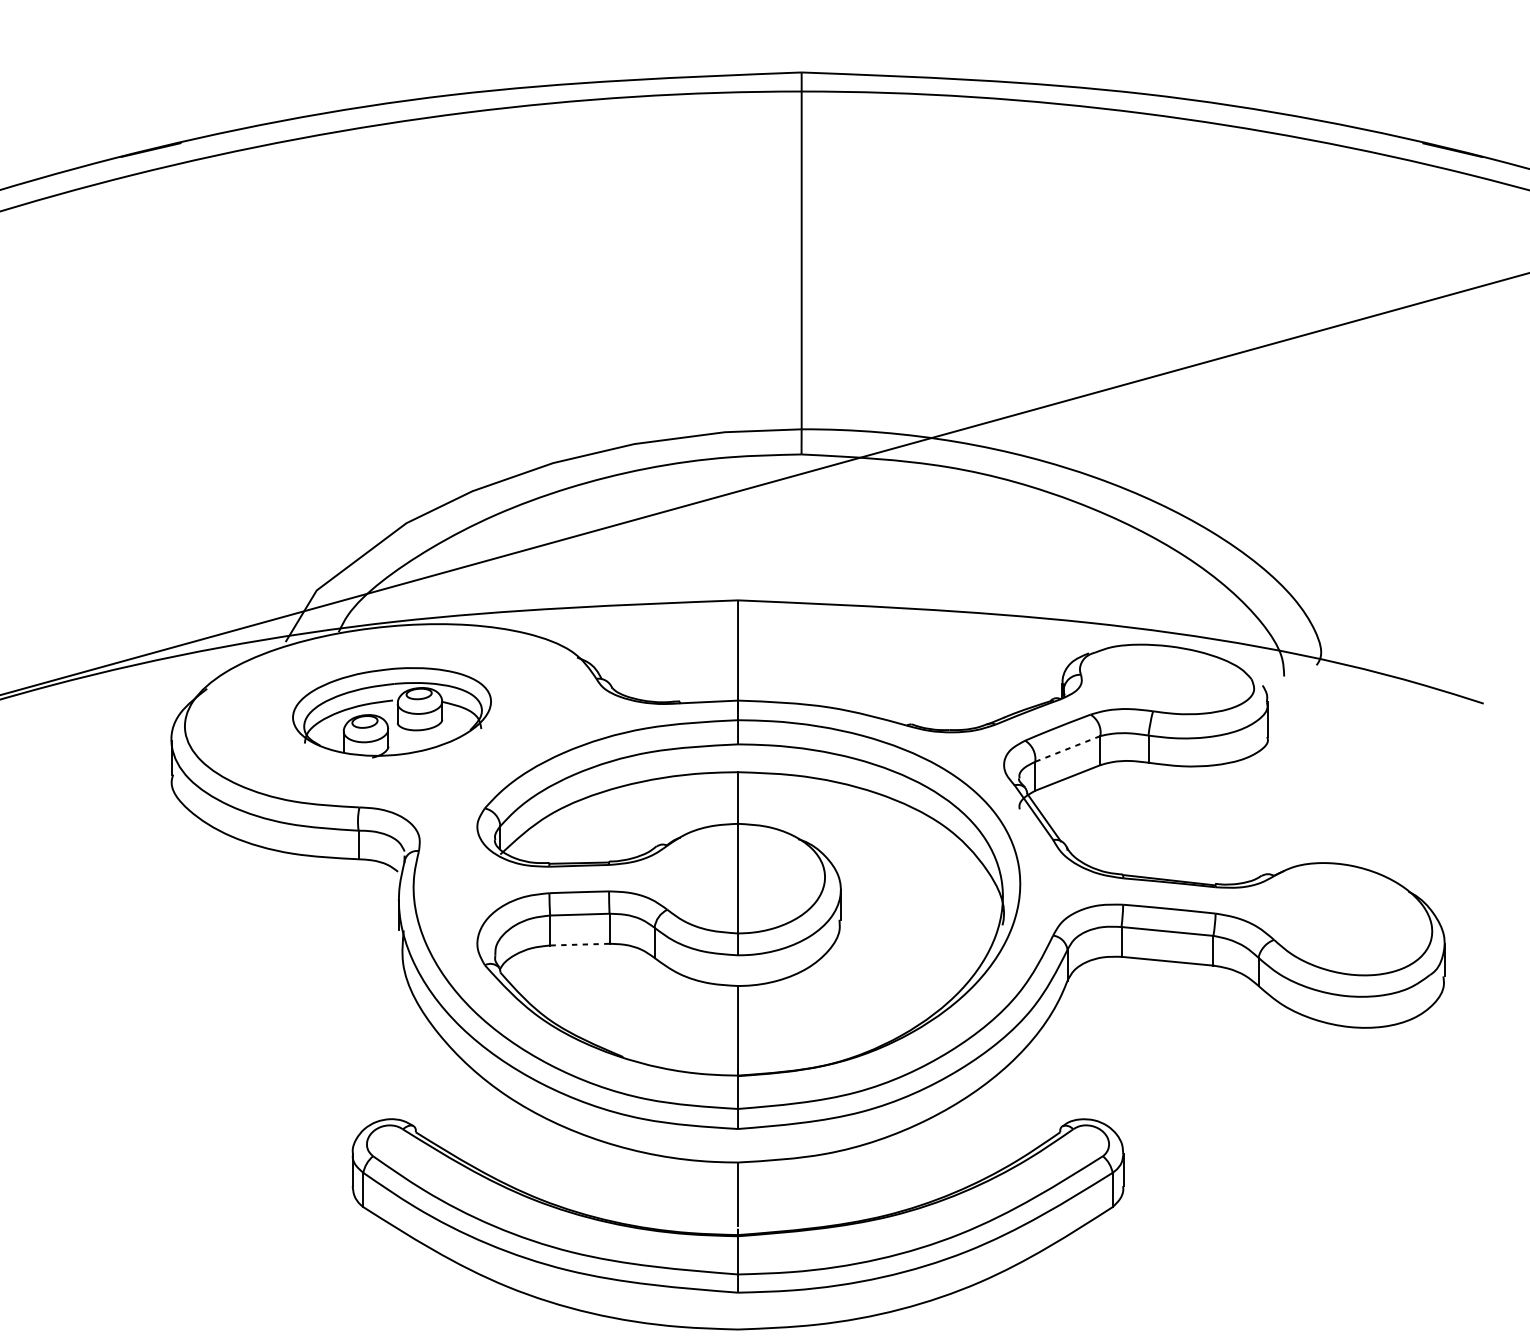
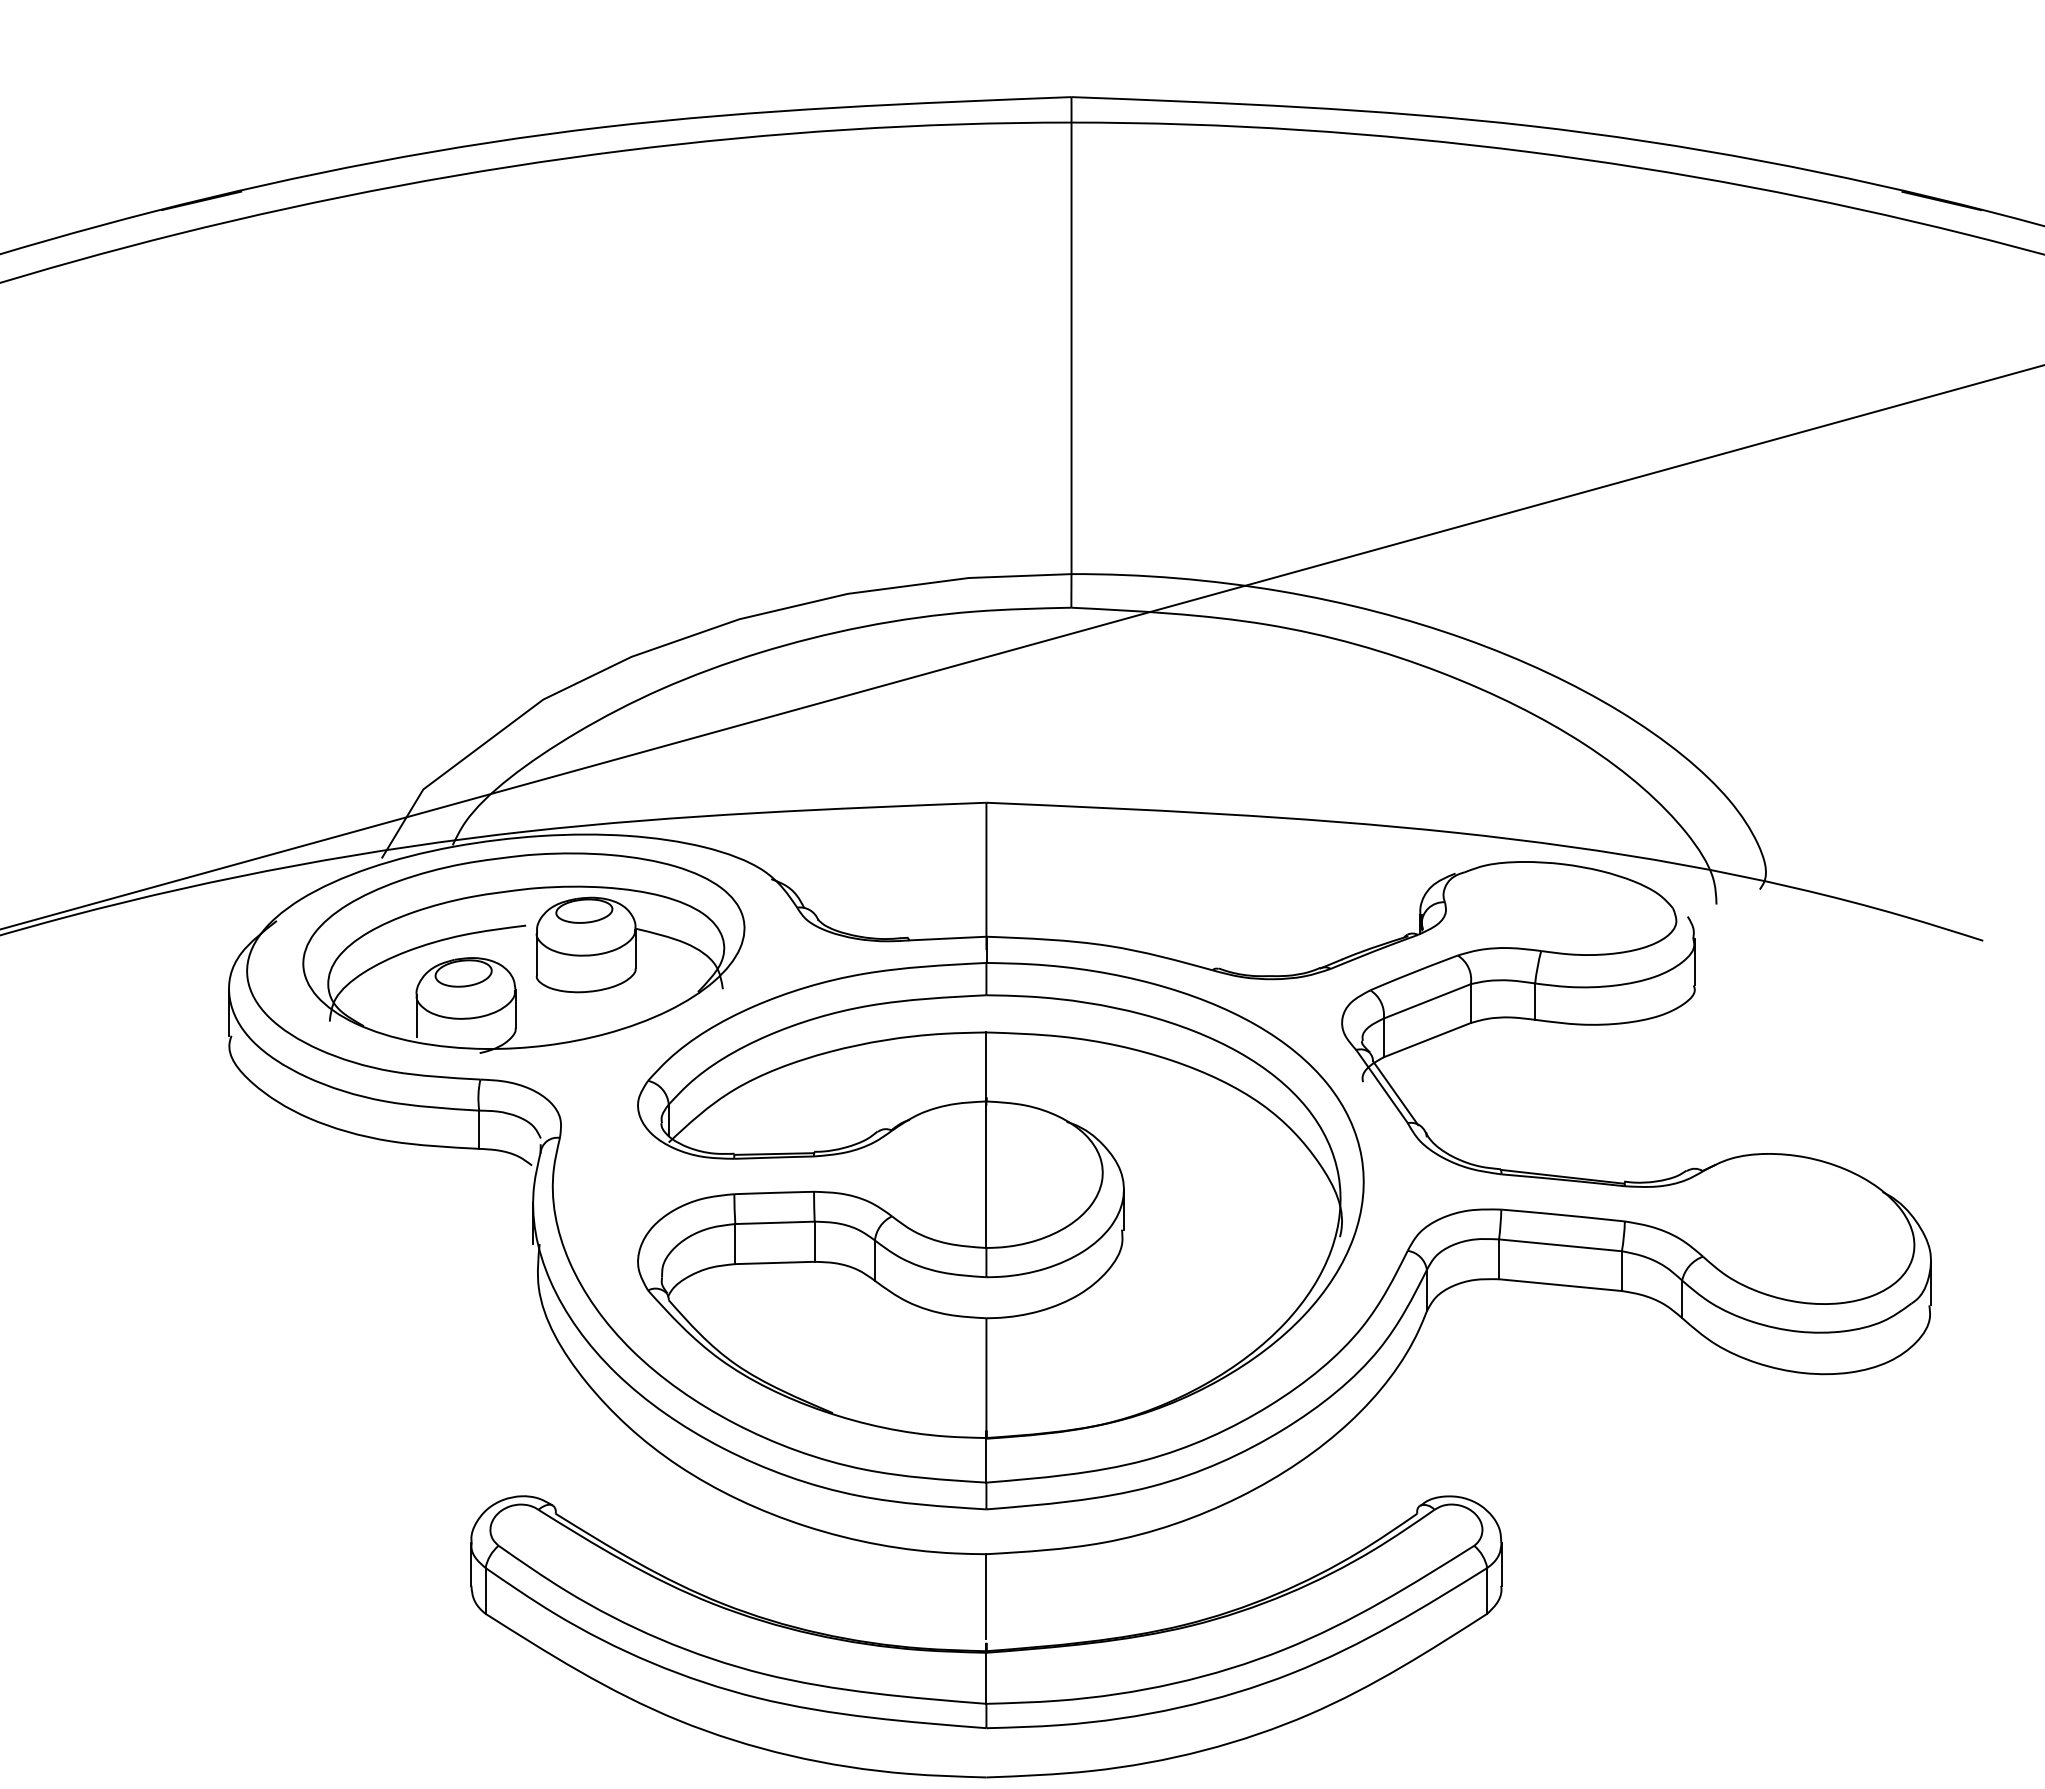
part: (391, 712) -> (523, 952), size x1.67
line: (1067, 749) -> (1427, 1001), dashed -> solid
line: (580, 944) -> (775, 1262), dashed -> solid

